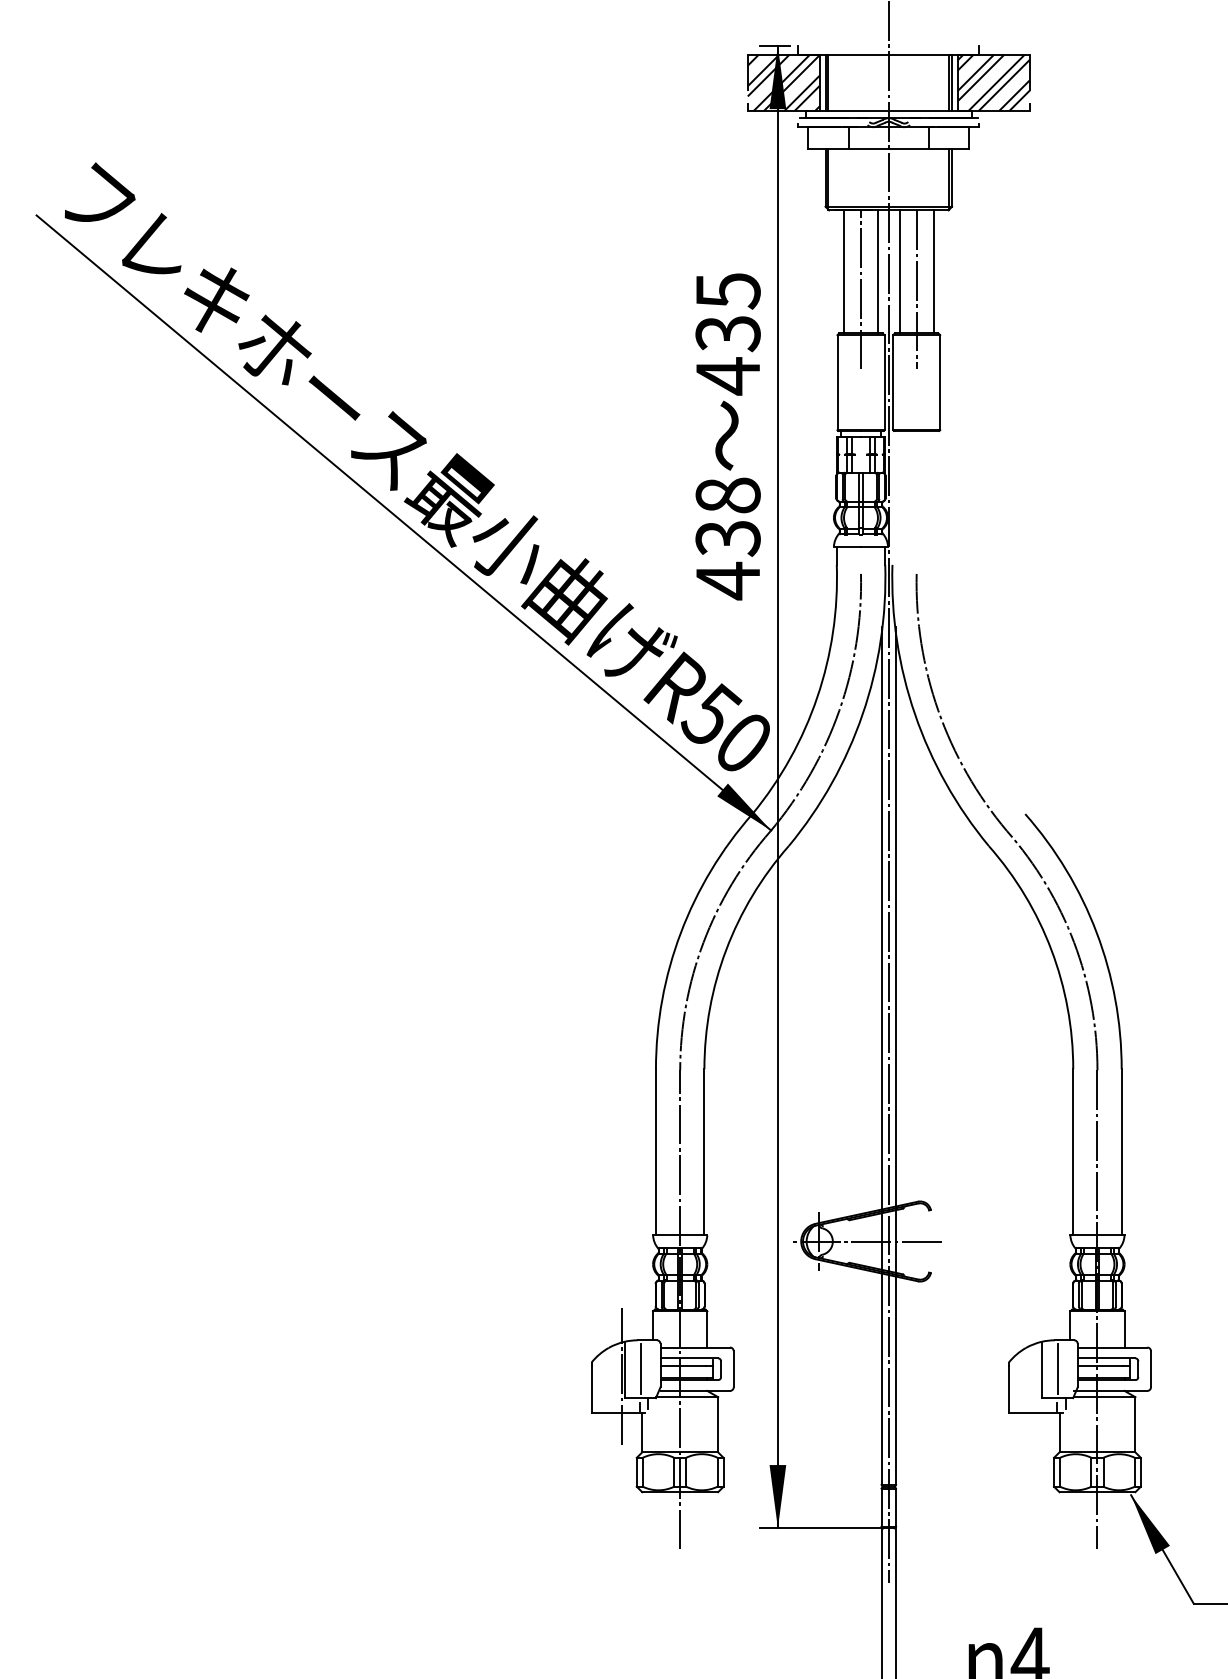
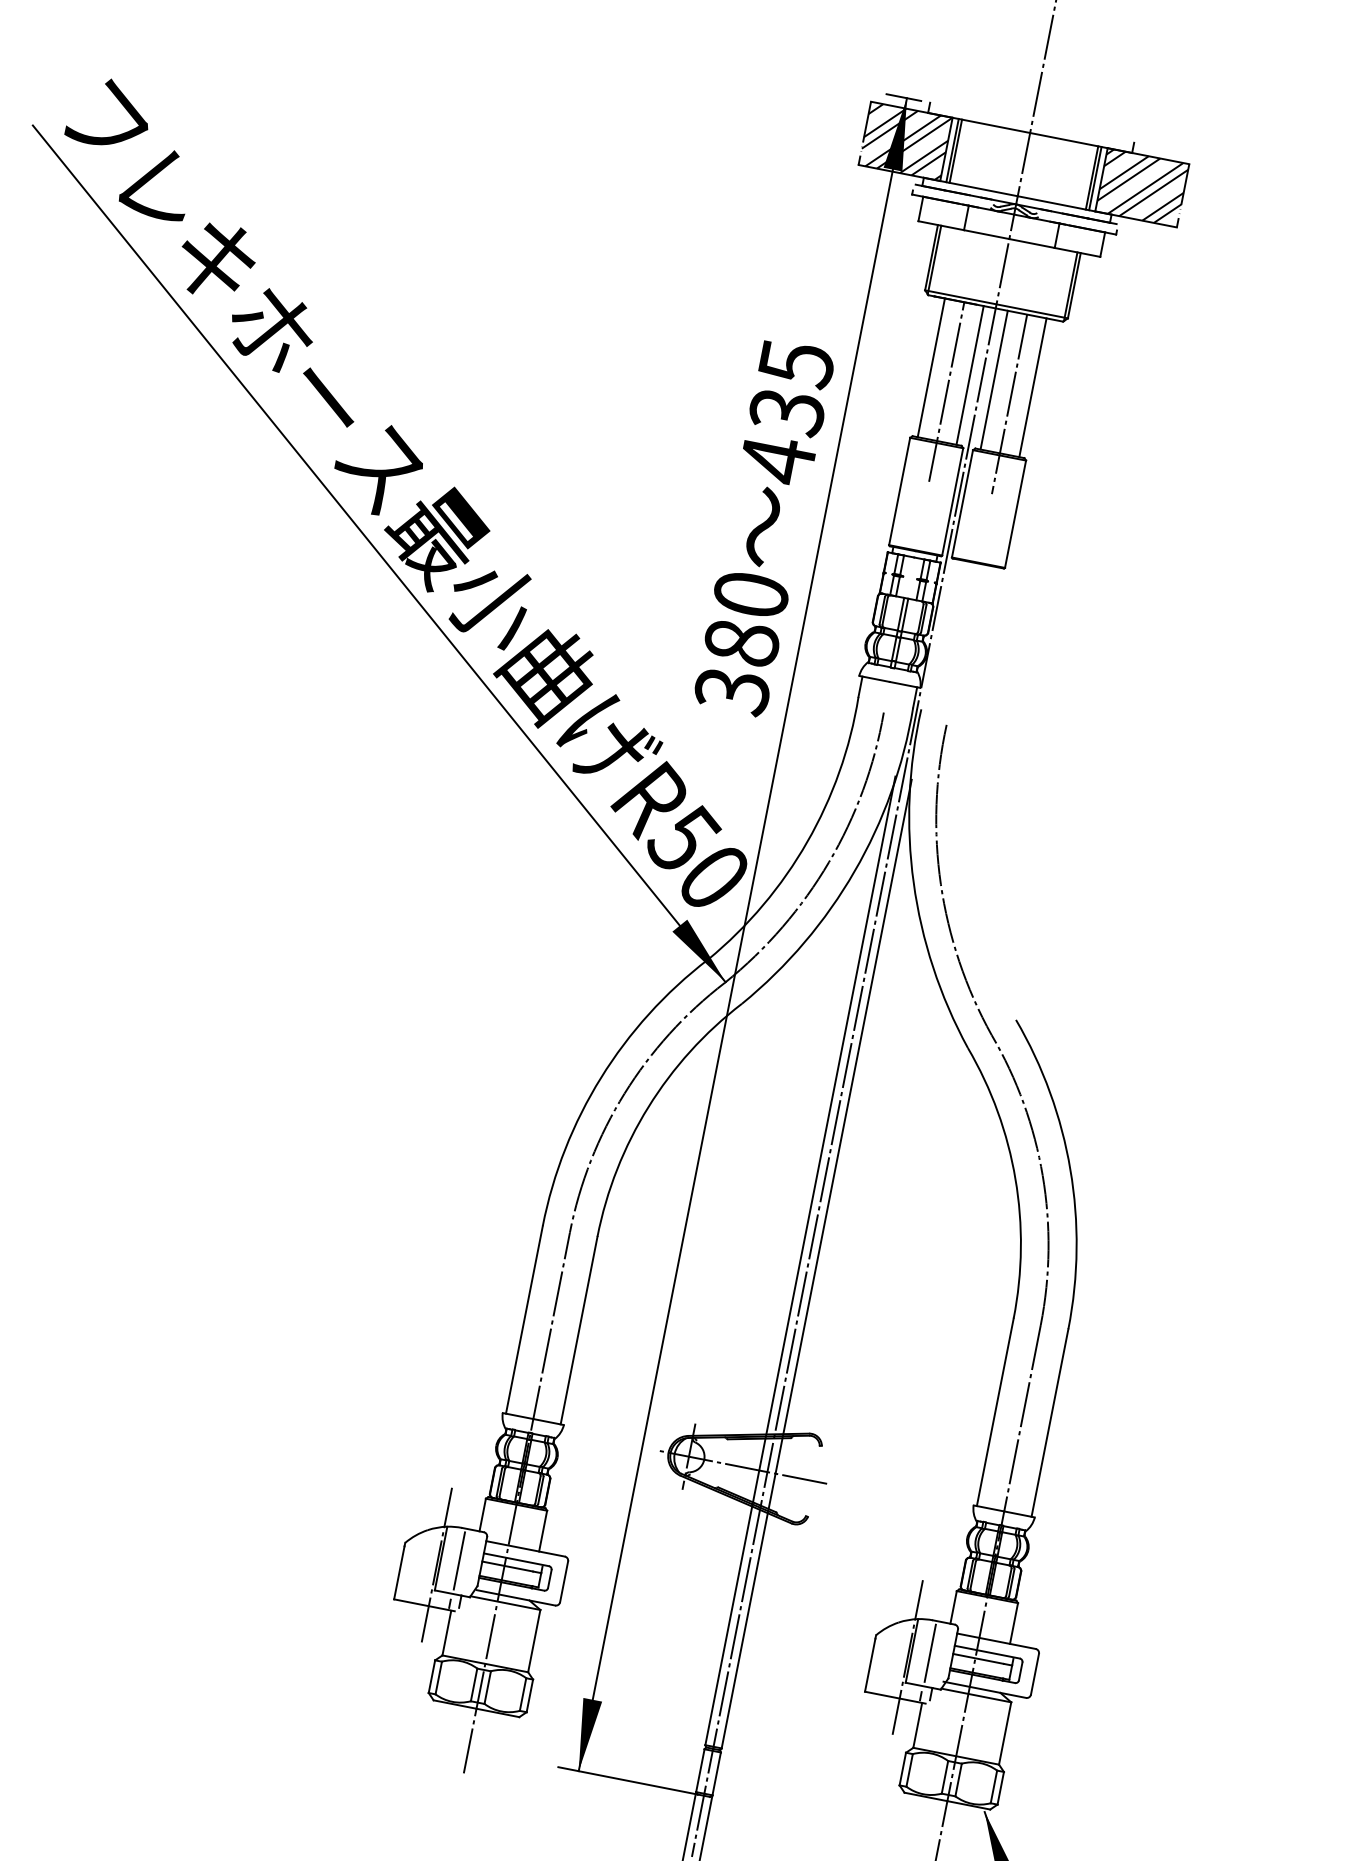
text: (727, 538) -> (741, 643), 438 -> 380
line: (1039, 1375) -> (907, 1656), added

